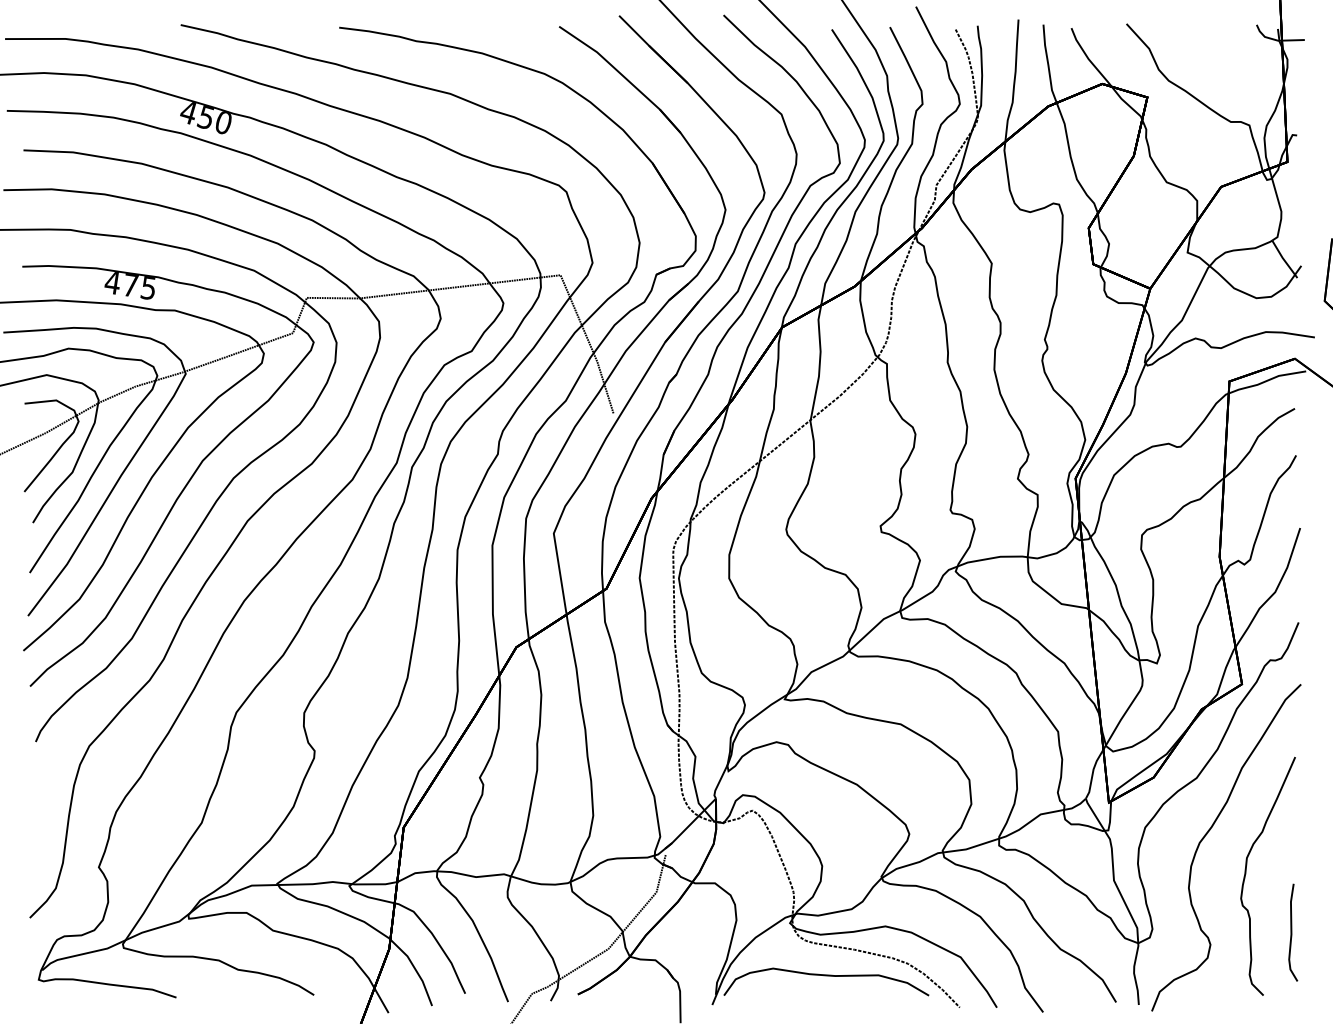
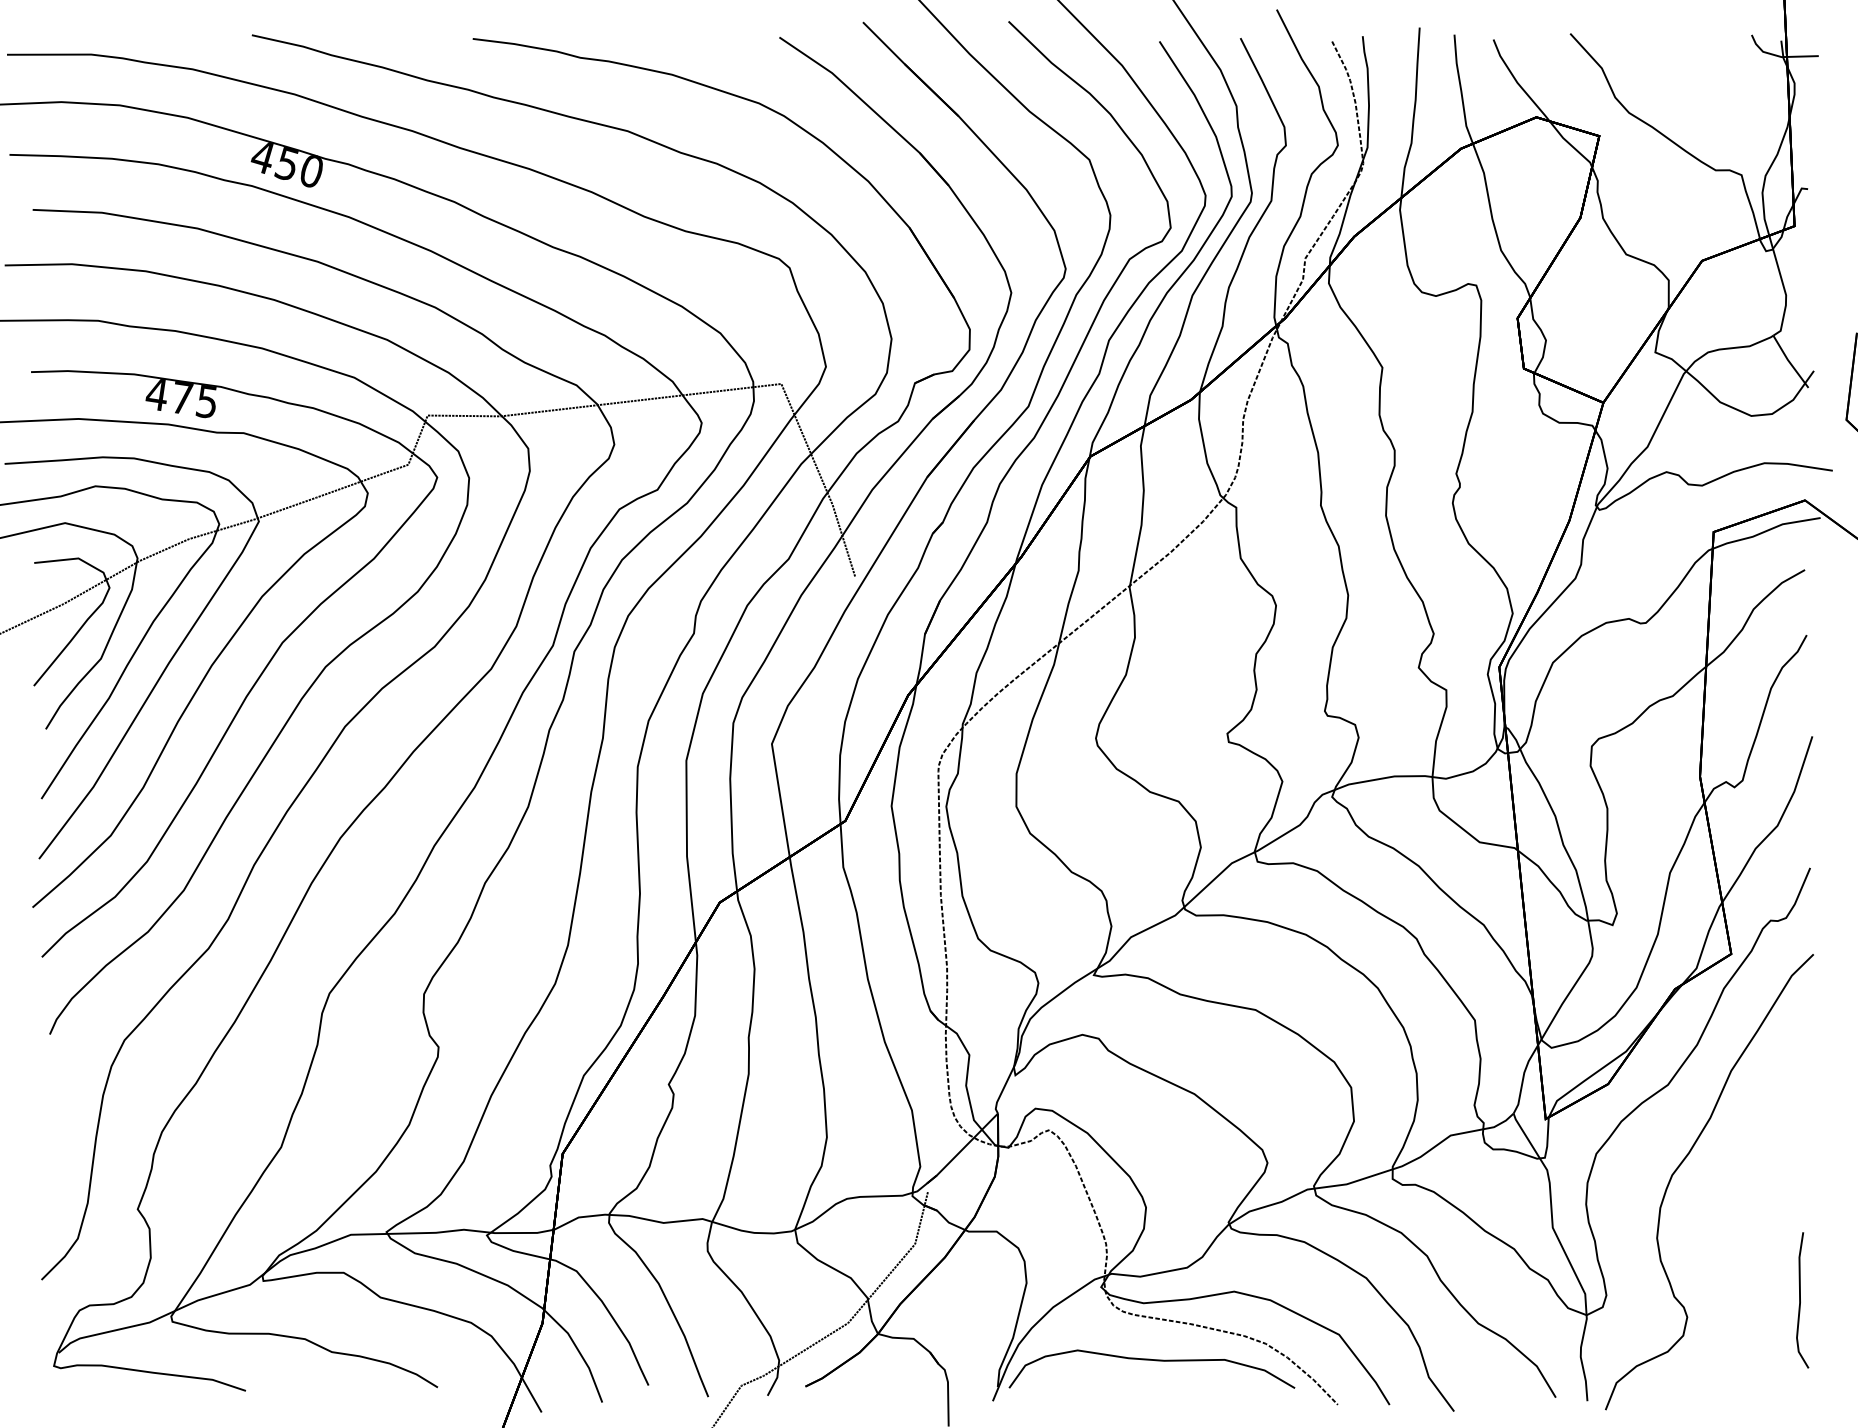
curve: (1246, 871) -> (1737, 1214), removed

